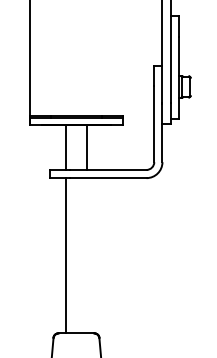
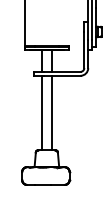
line: (86, 254) -> (51, 112), added

